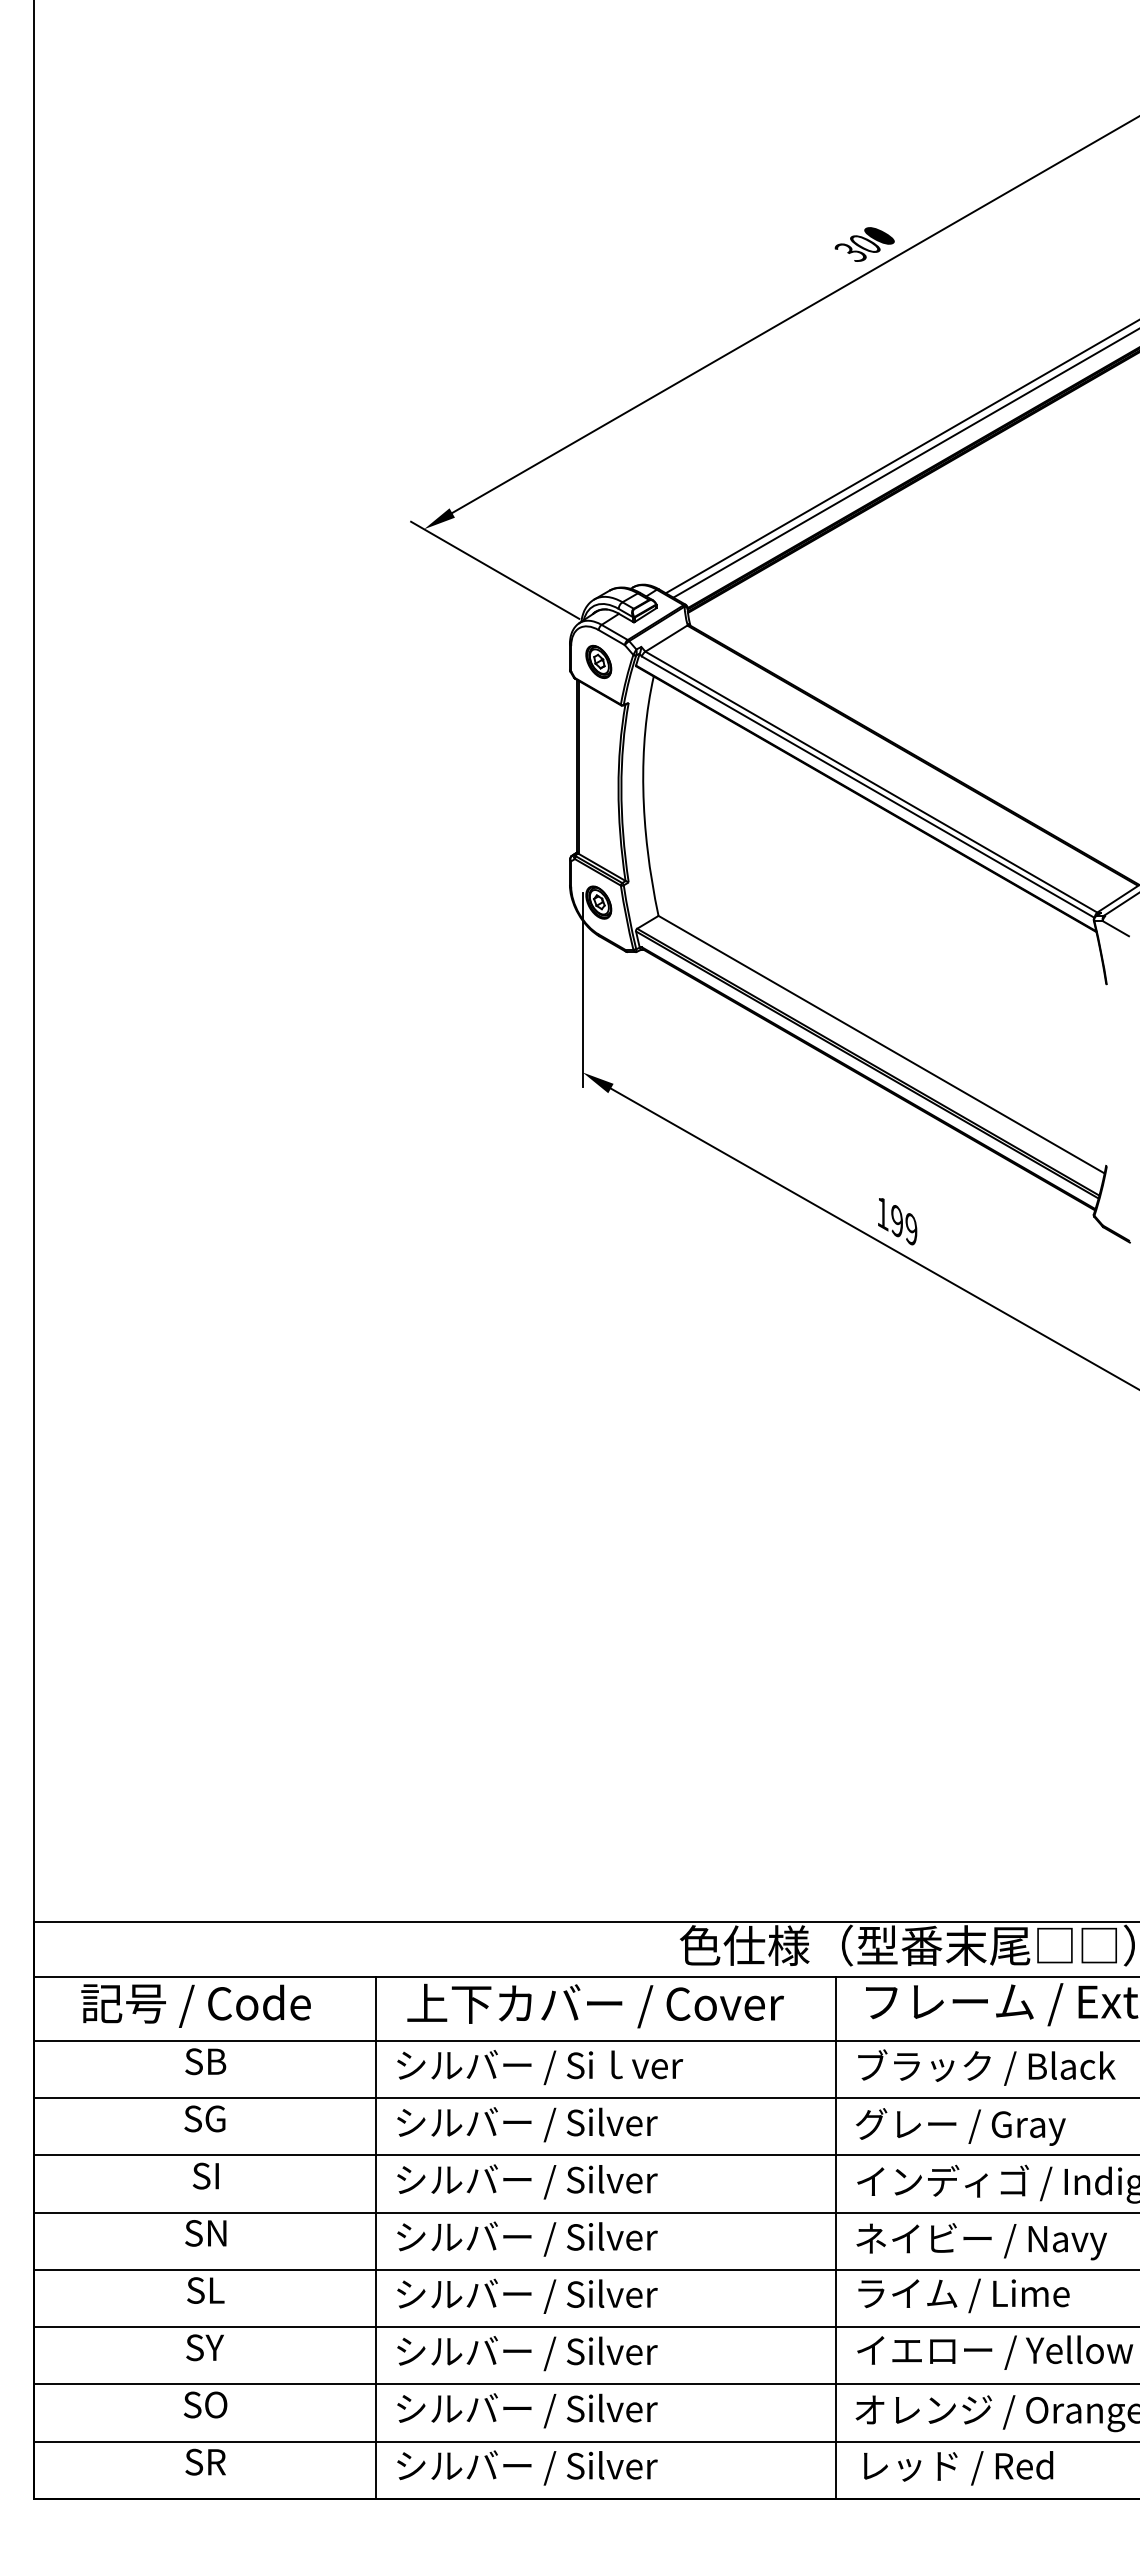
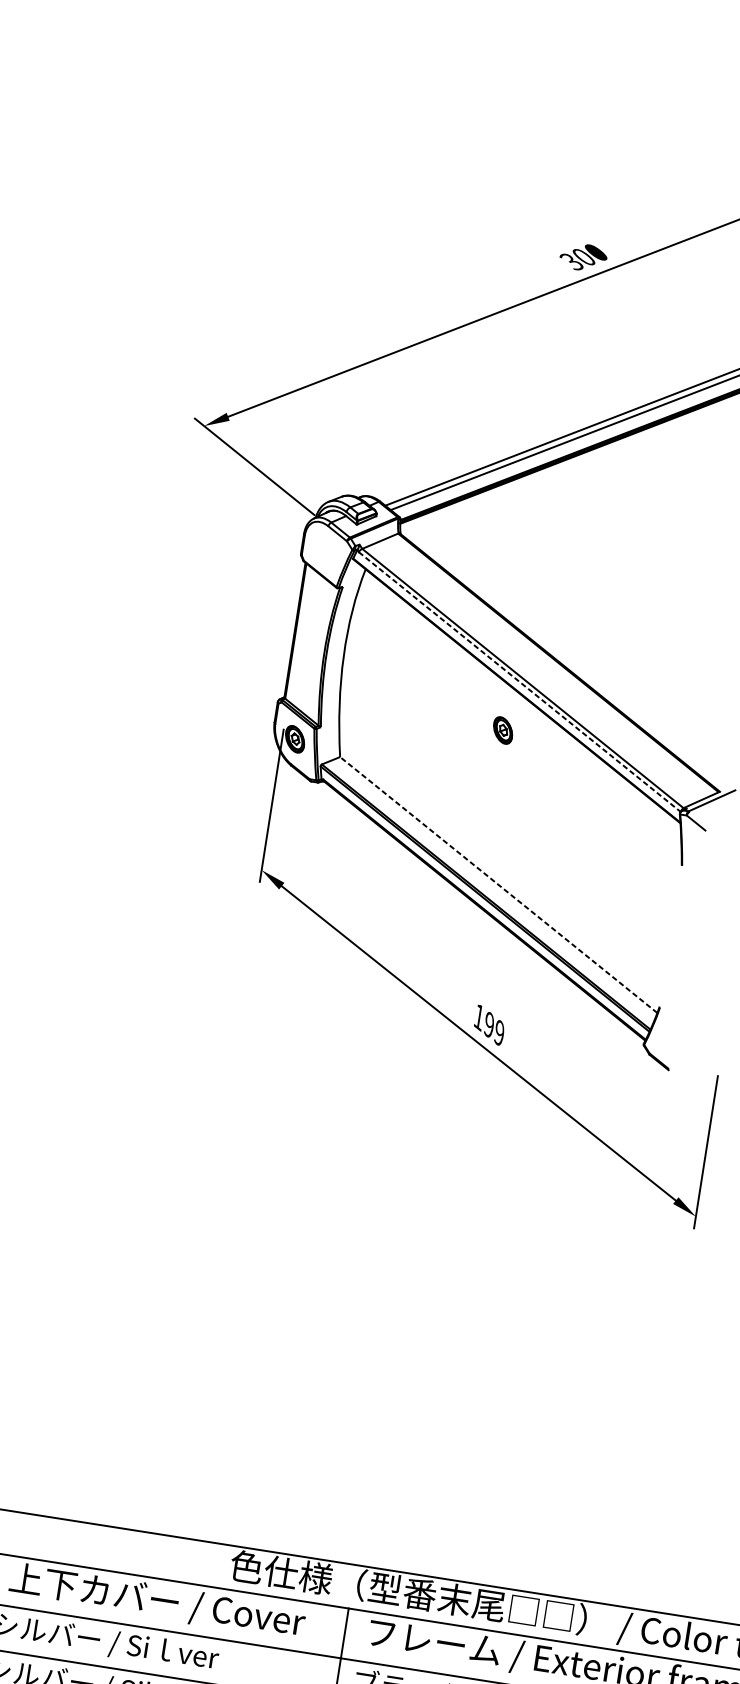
part: (598, 661) -> (502, 730), moved
line: (868, 787) -> (520, 682), solid -> dashed
line: (881, 1044) -> (498, 884), solid -> dashed

